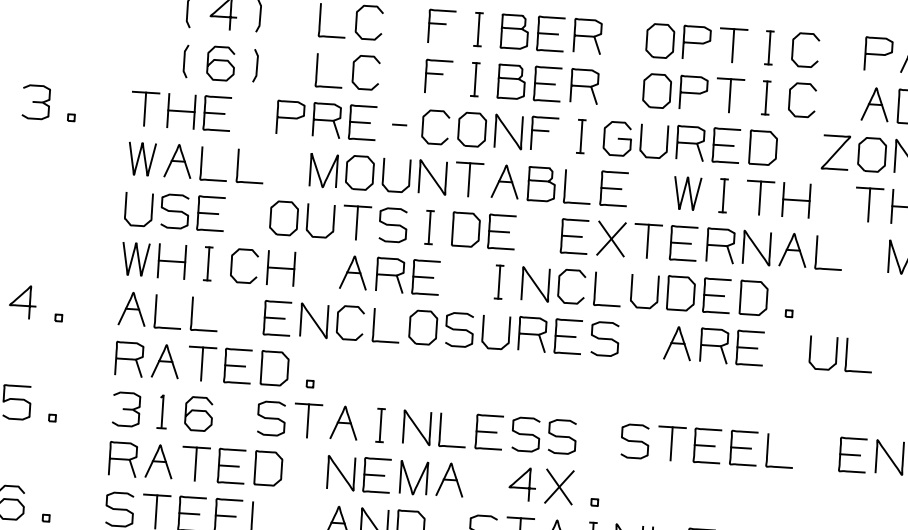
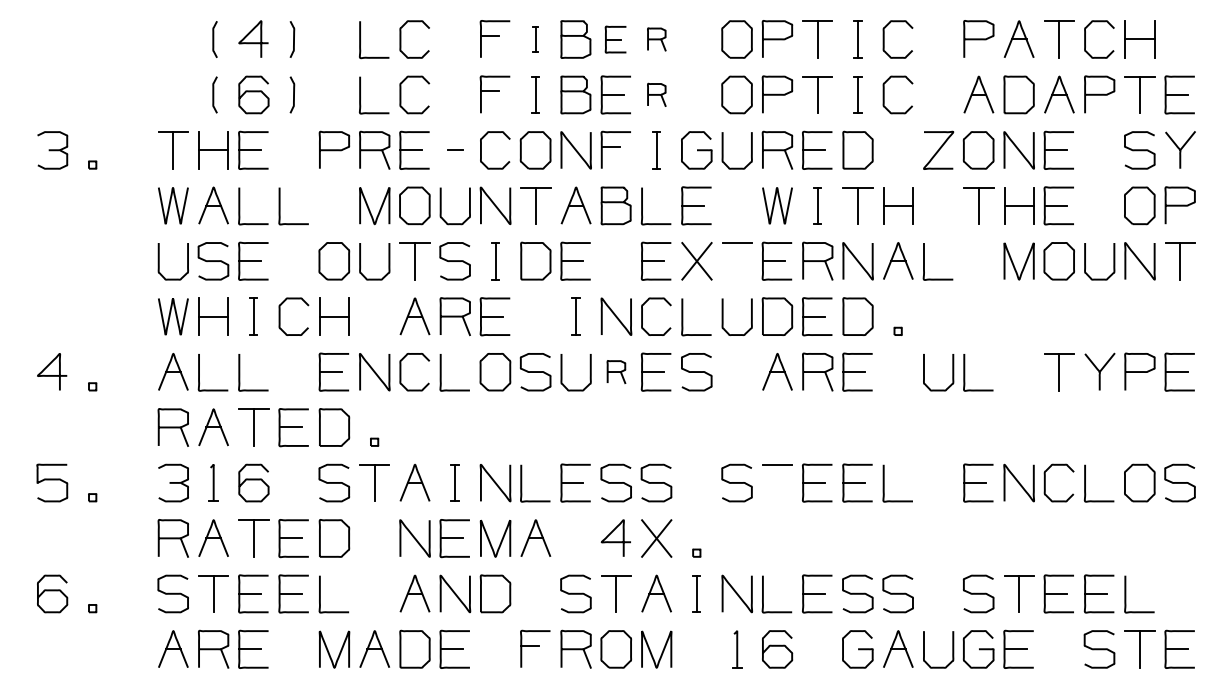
part: (478, 29) -> (535, 39), size x0.7
part: (550, 34) -> (615, 39), size x0.7
part: (587, 36) -> (656, 39), size x0.6
part: (584, 86) -> (656, 94), size x0.6
line: (648, 241) -> (737, 261), removed
part: (532, 333) -> (616, 371), size x0.6
line: (671, 443) -> (777, 482), removed

